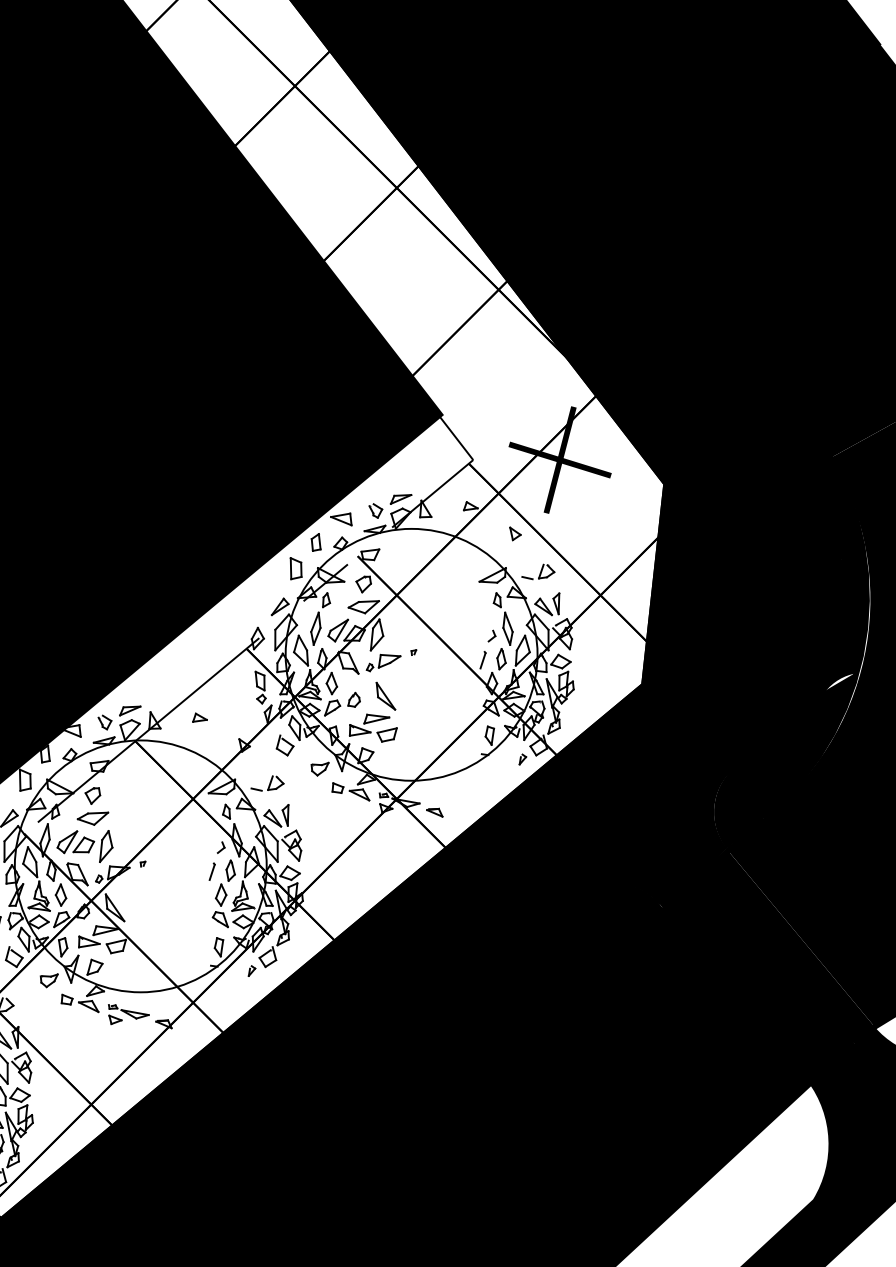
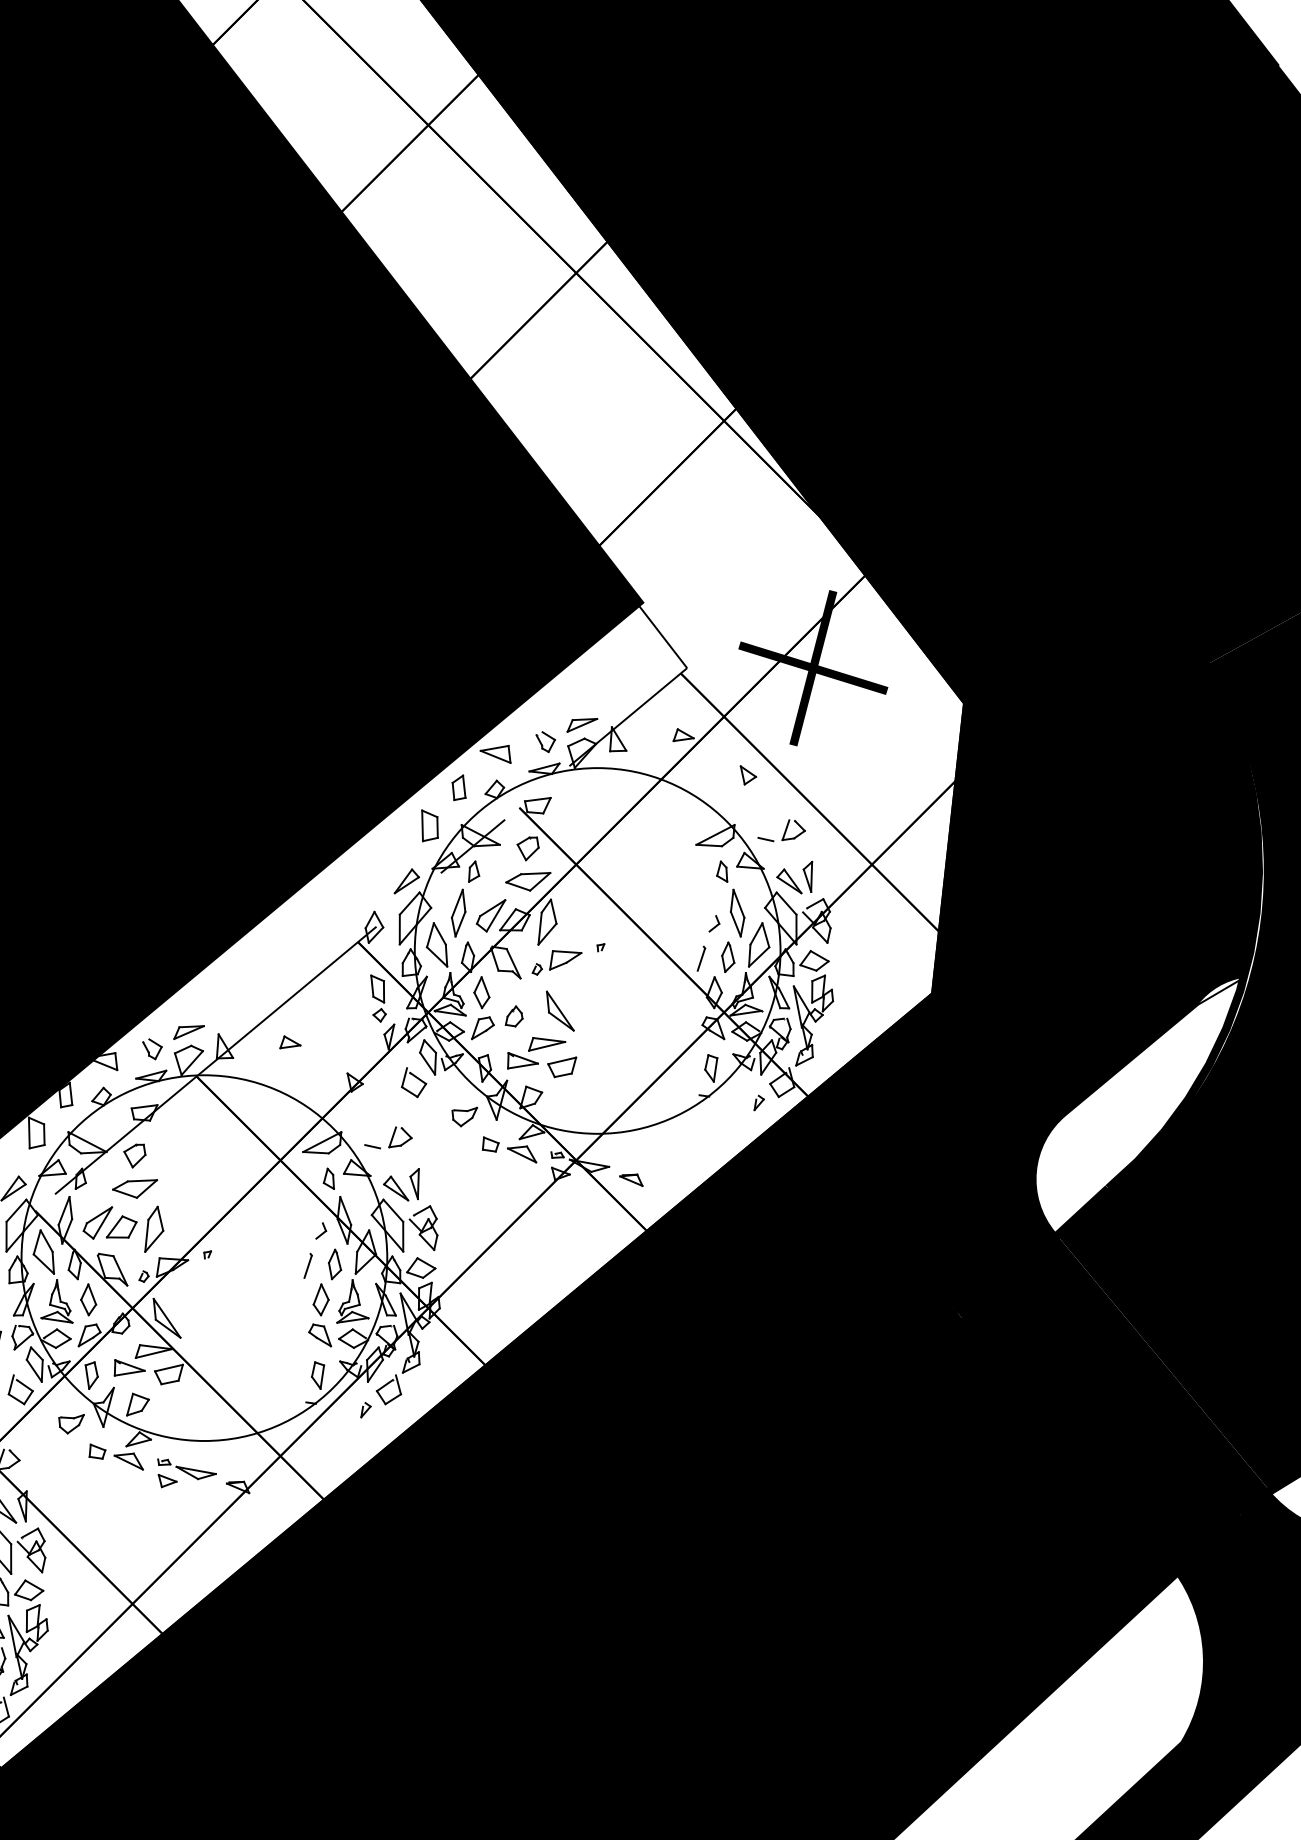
fill: (785, 760) -> (1140, 1104), removed

